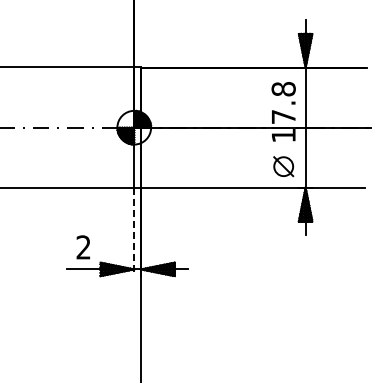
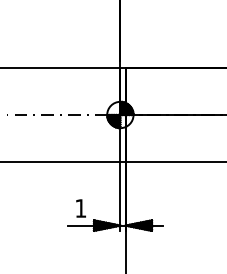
line: (134, 232) -> (120, 196), dashed -> solid
text: (83, 247) -> (80, 208), 2 -> 1

